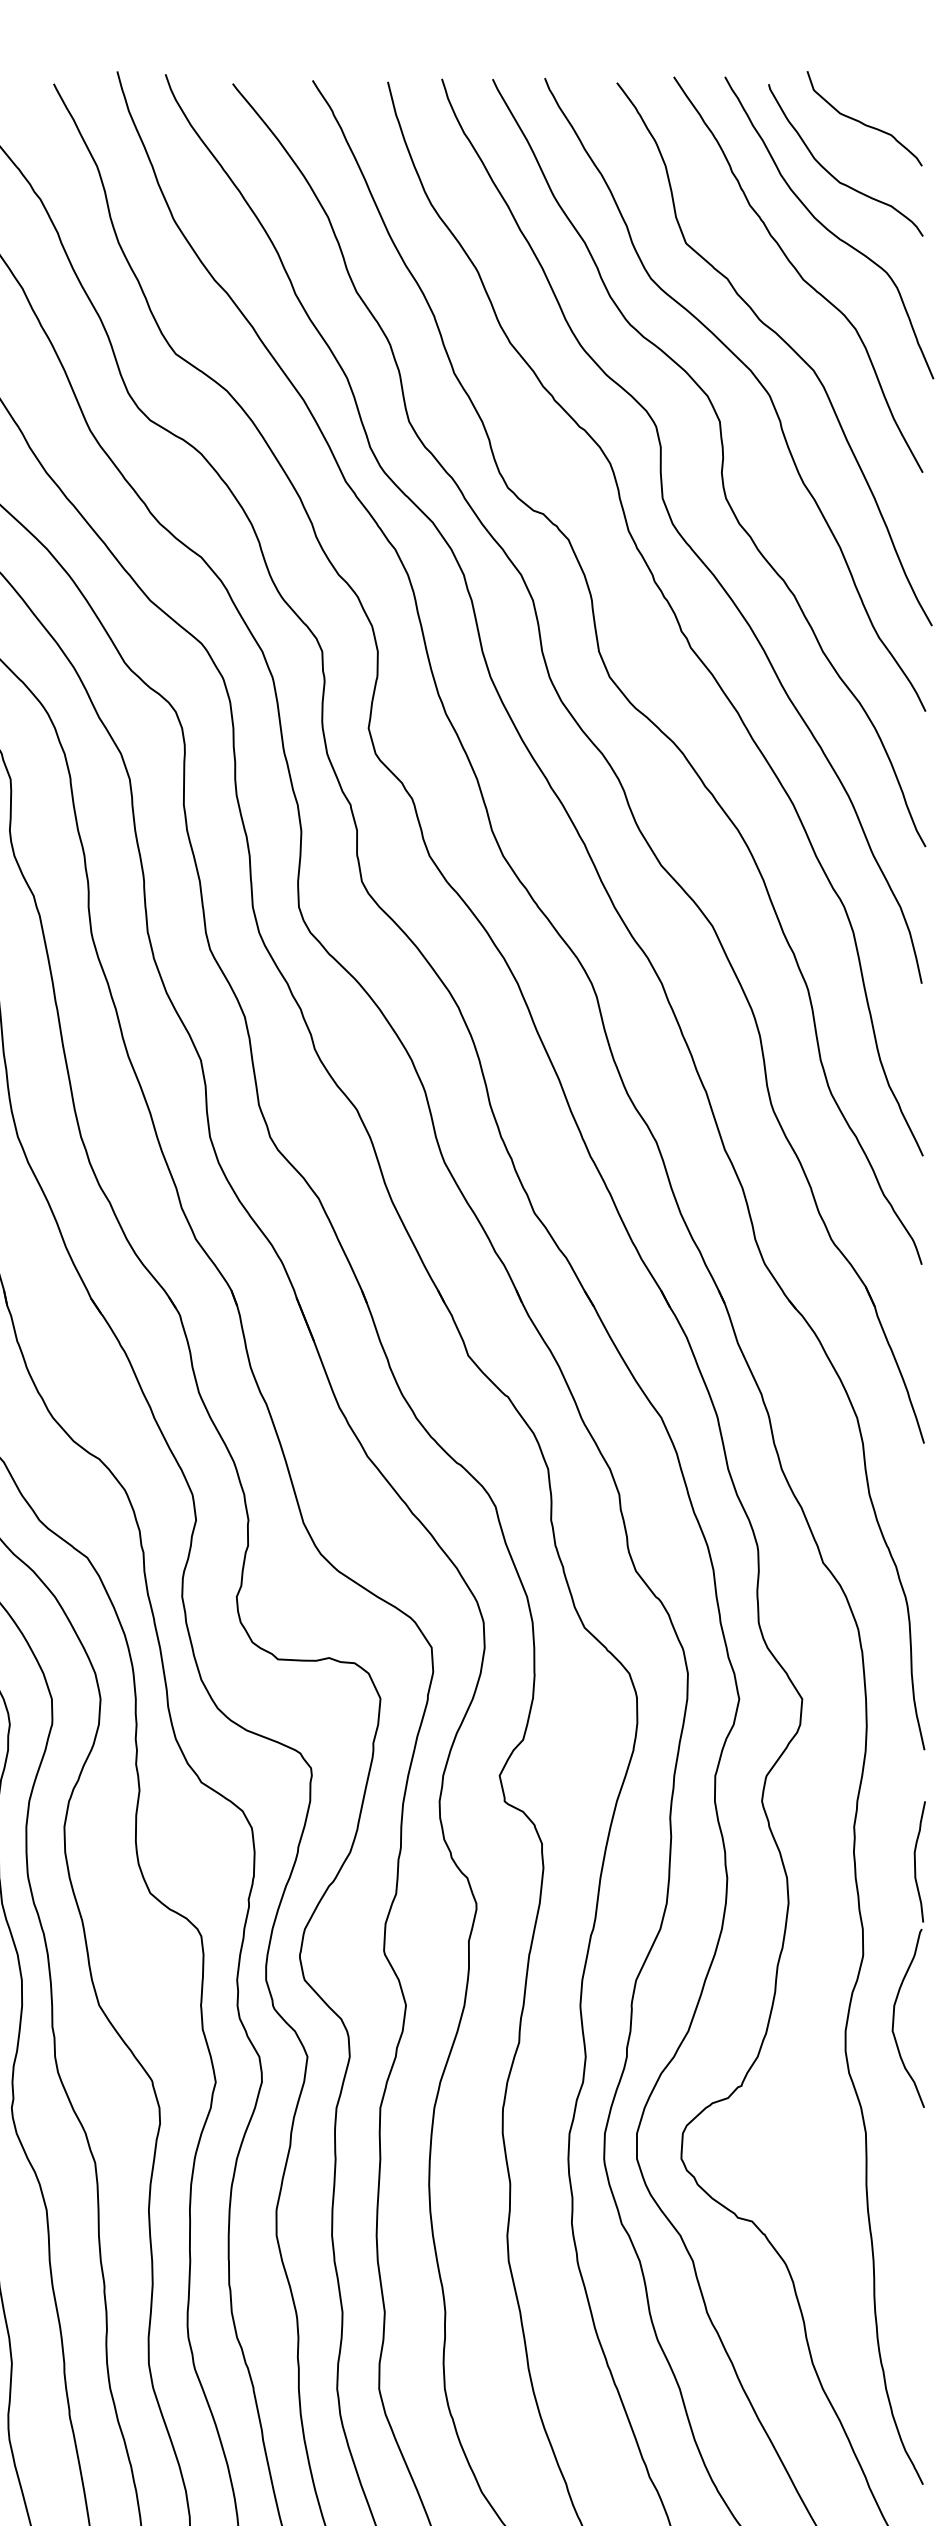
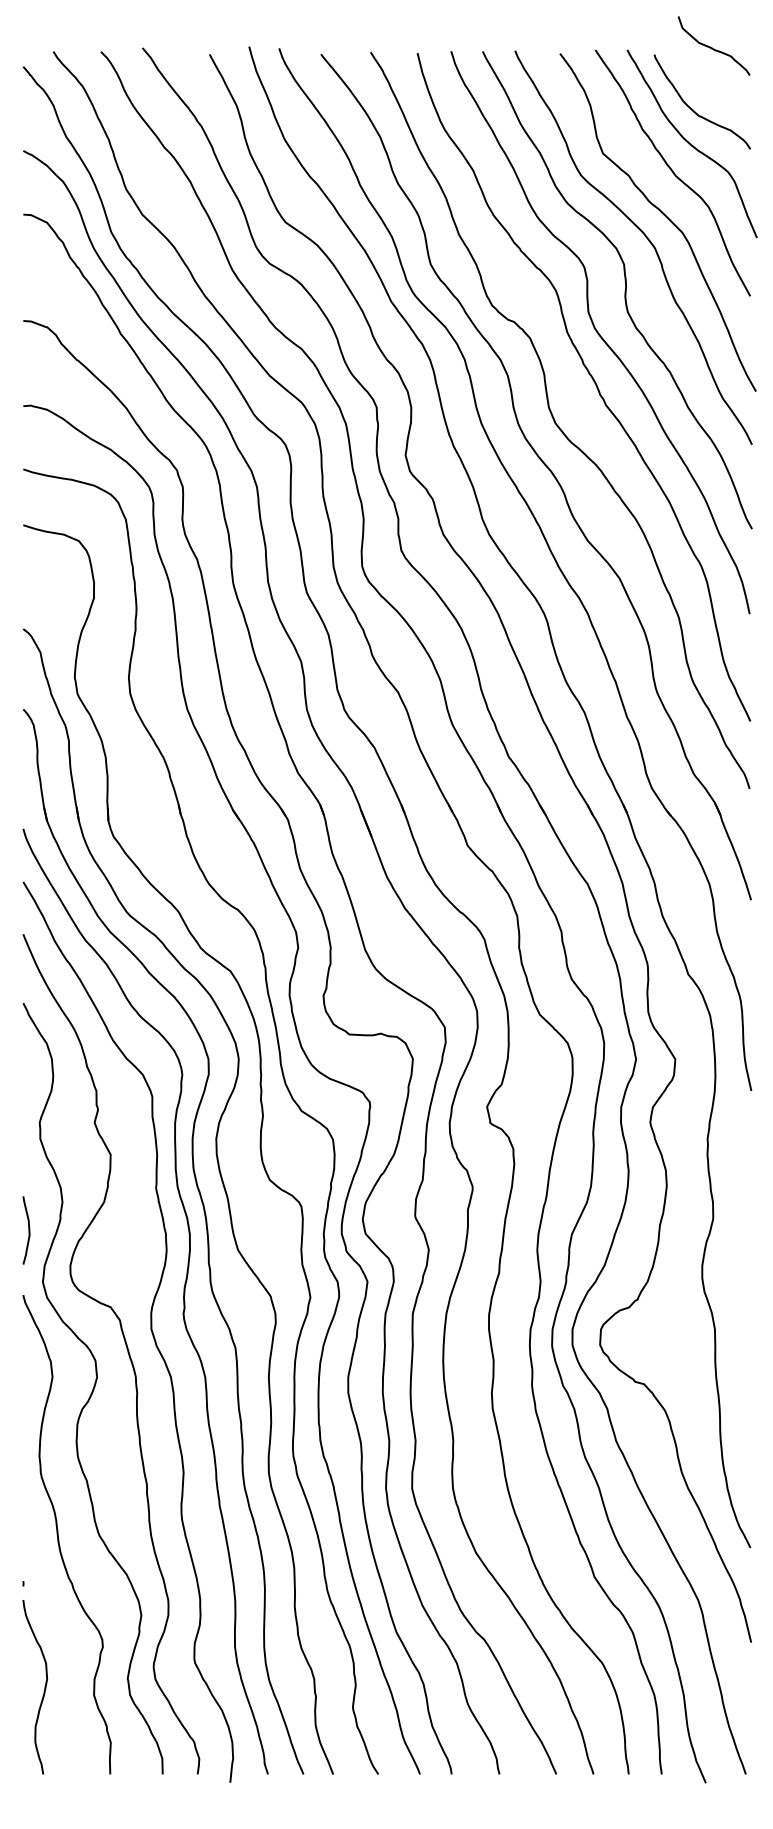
curve: (862, 121) -> (712, 47), moved
part: (908, 1953) -> (741, 1217), removed

